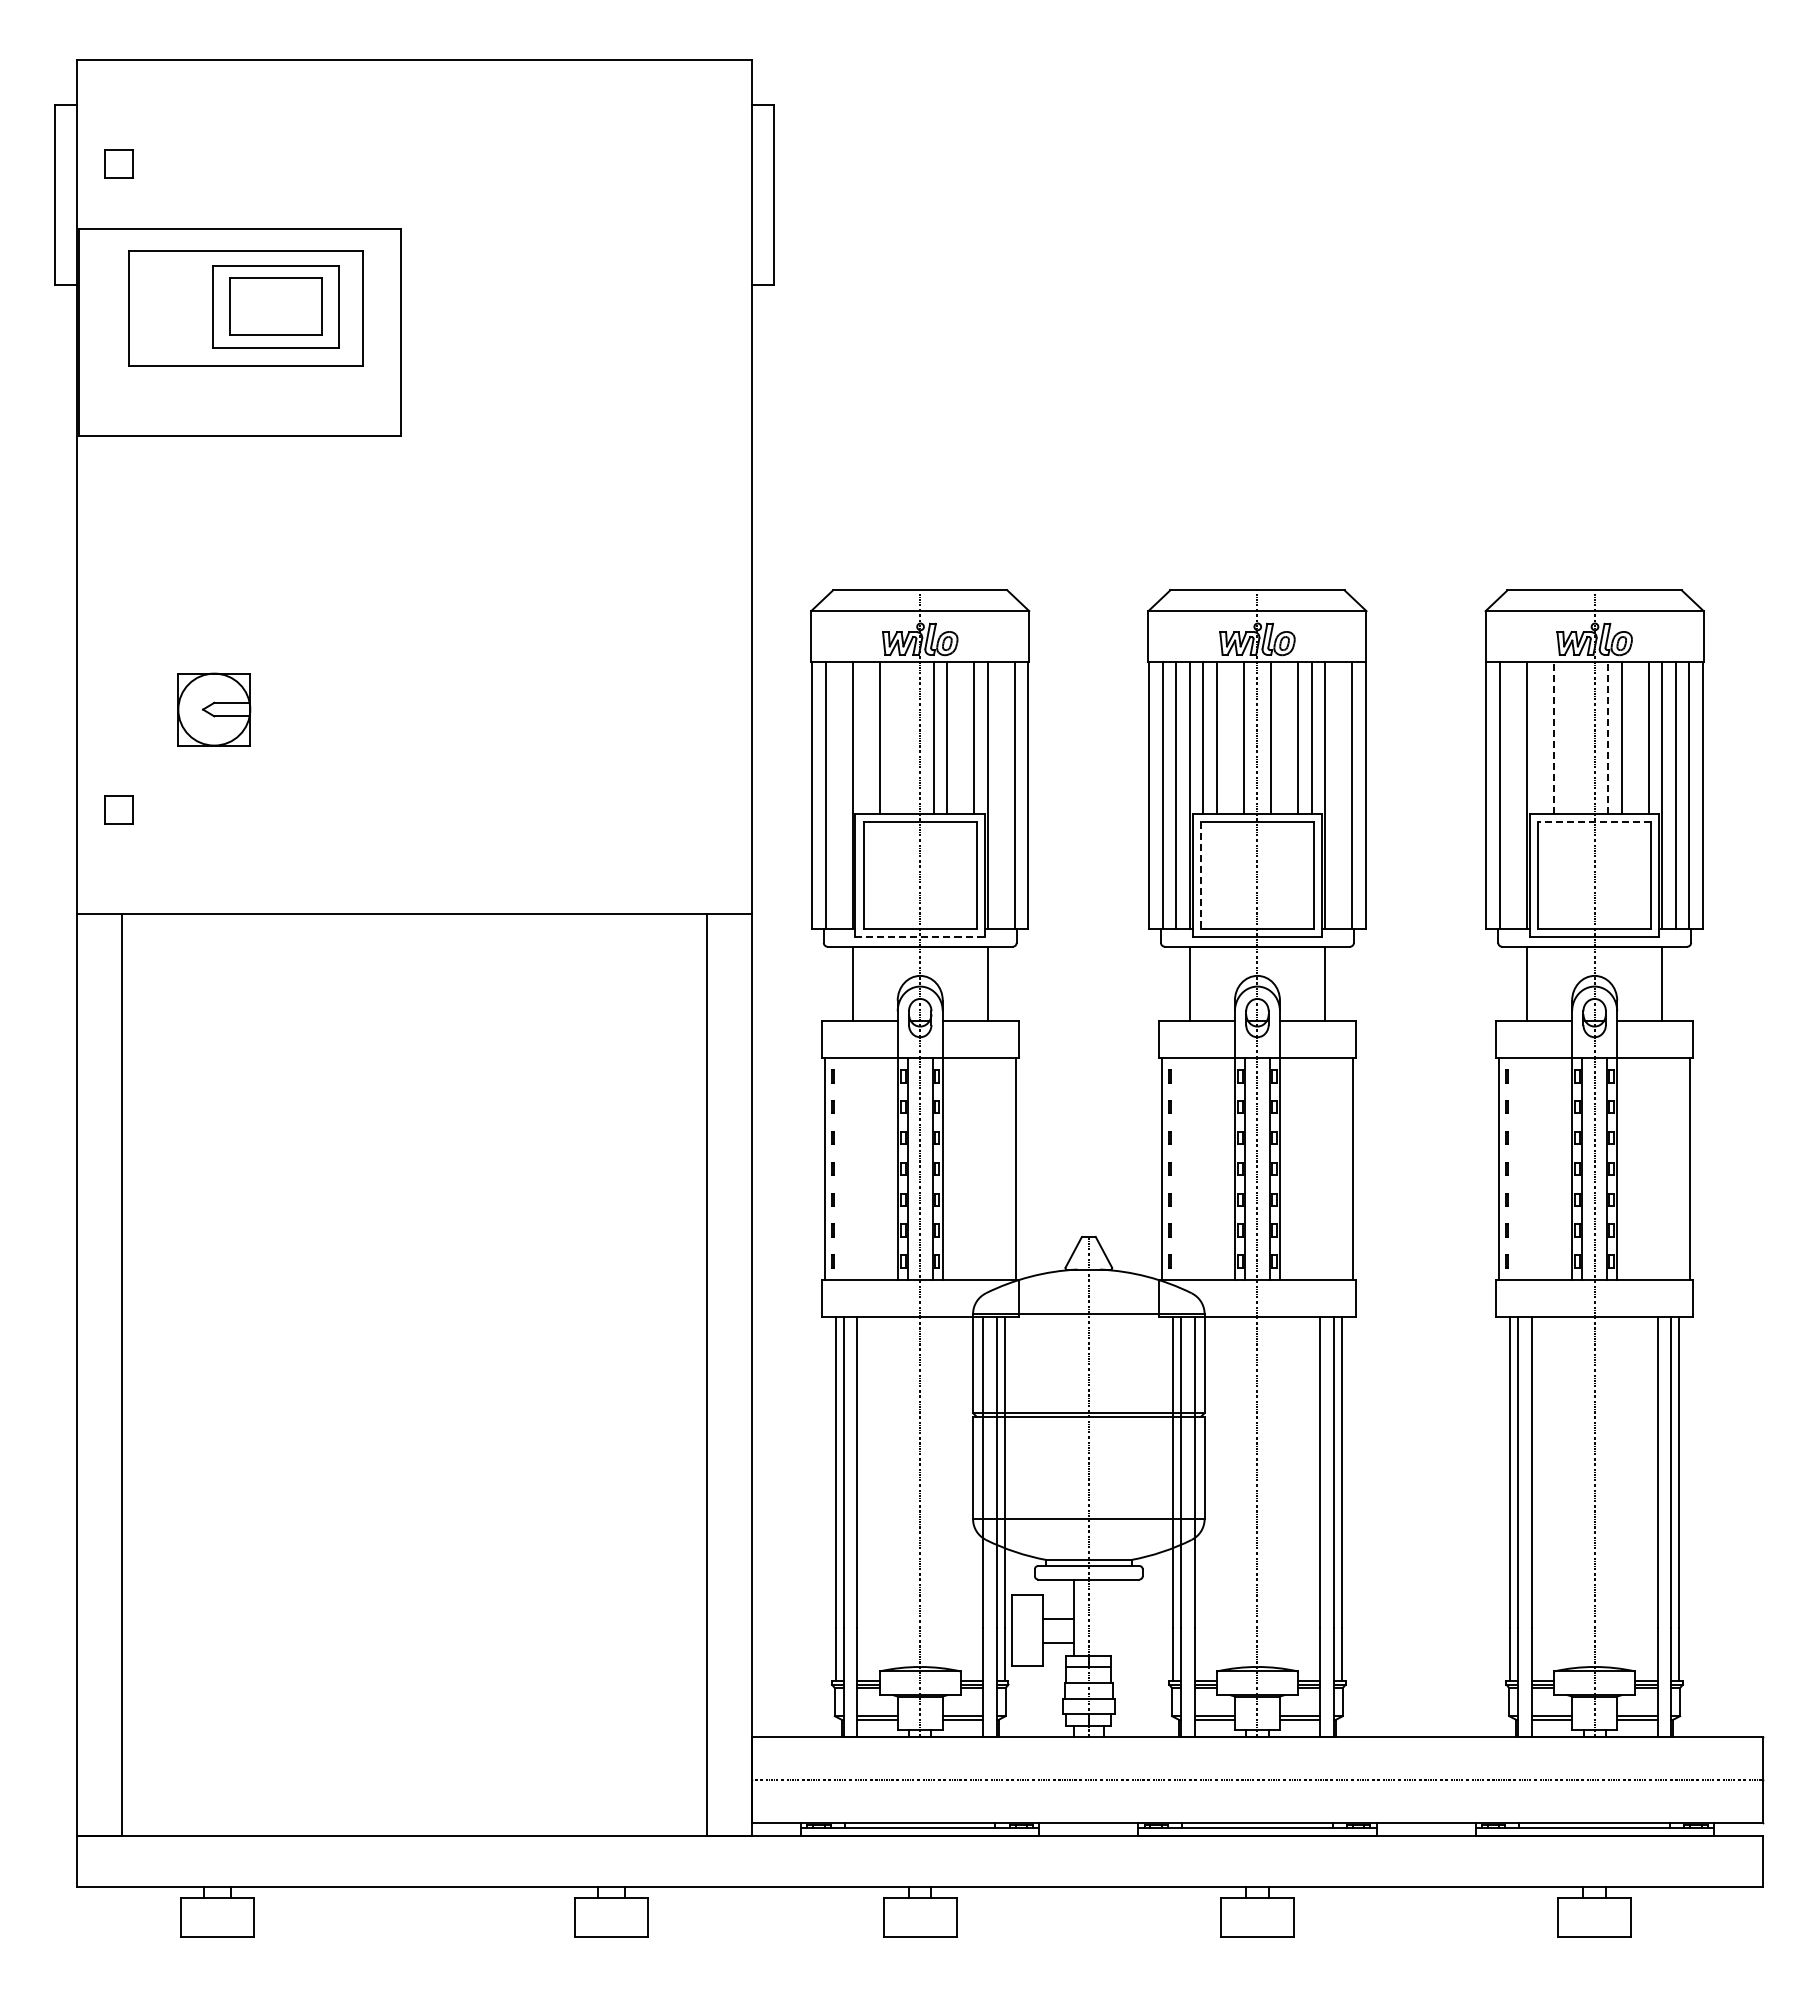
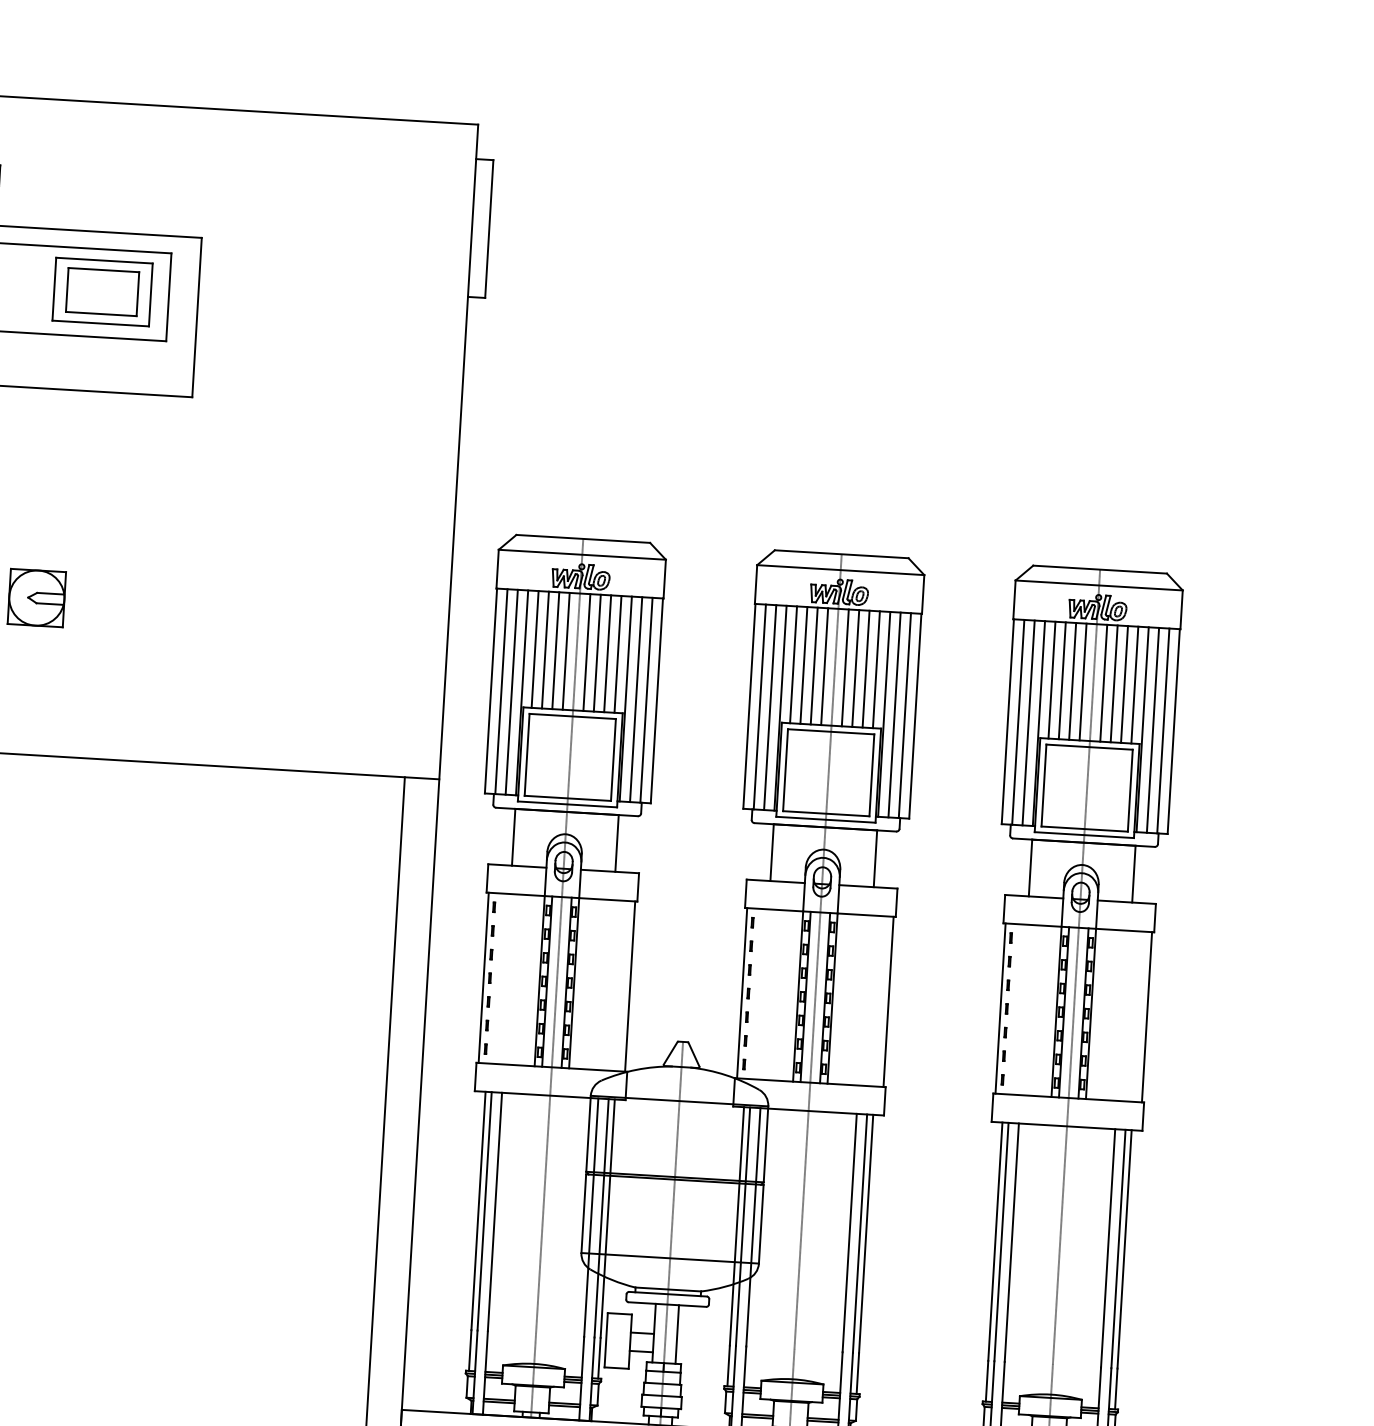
line: (866, 737) -> (535, 649), added
line: (893, 737) -> (556, 650), added
line: (906, 737) -> (566, 650), added
line: (960, 737) -> (607, 653), added
line: (1230, 737) -> (814, 665), added
line: (1284, 737) -> (855, 668), added
line: (1540, 737) -> (1051, 679), added
line: (1554, 737) -> (1062, 680), dashed -> solid
line: (1567, 737) -> (1072, 681), added
line: (1581, 737) -> (1083, 681), added
line: (1608, 737) -> (1104, 682), dashed -> solid
line: (1635, 737) -> (1124, 684), added
line: (839, 795) -> (512, 692), added
line: (1001, 795) -> (636, 699), added
line: (1338, 795) -> (894, 715), added
line: (1513, 795) -> (1028, 723), added
line: (1594, 822) -> (1089, 747), dashed -> solid
line: (1201, 876) -> (785, 770), dashed -> solid
line: (920, 936) -> (567, 804), dashed -> solid
line: (1103, 1617) -> (676, 1334), added

